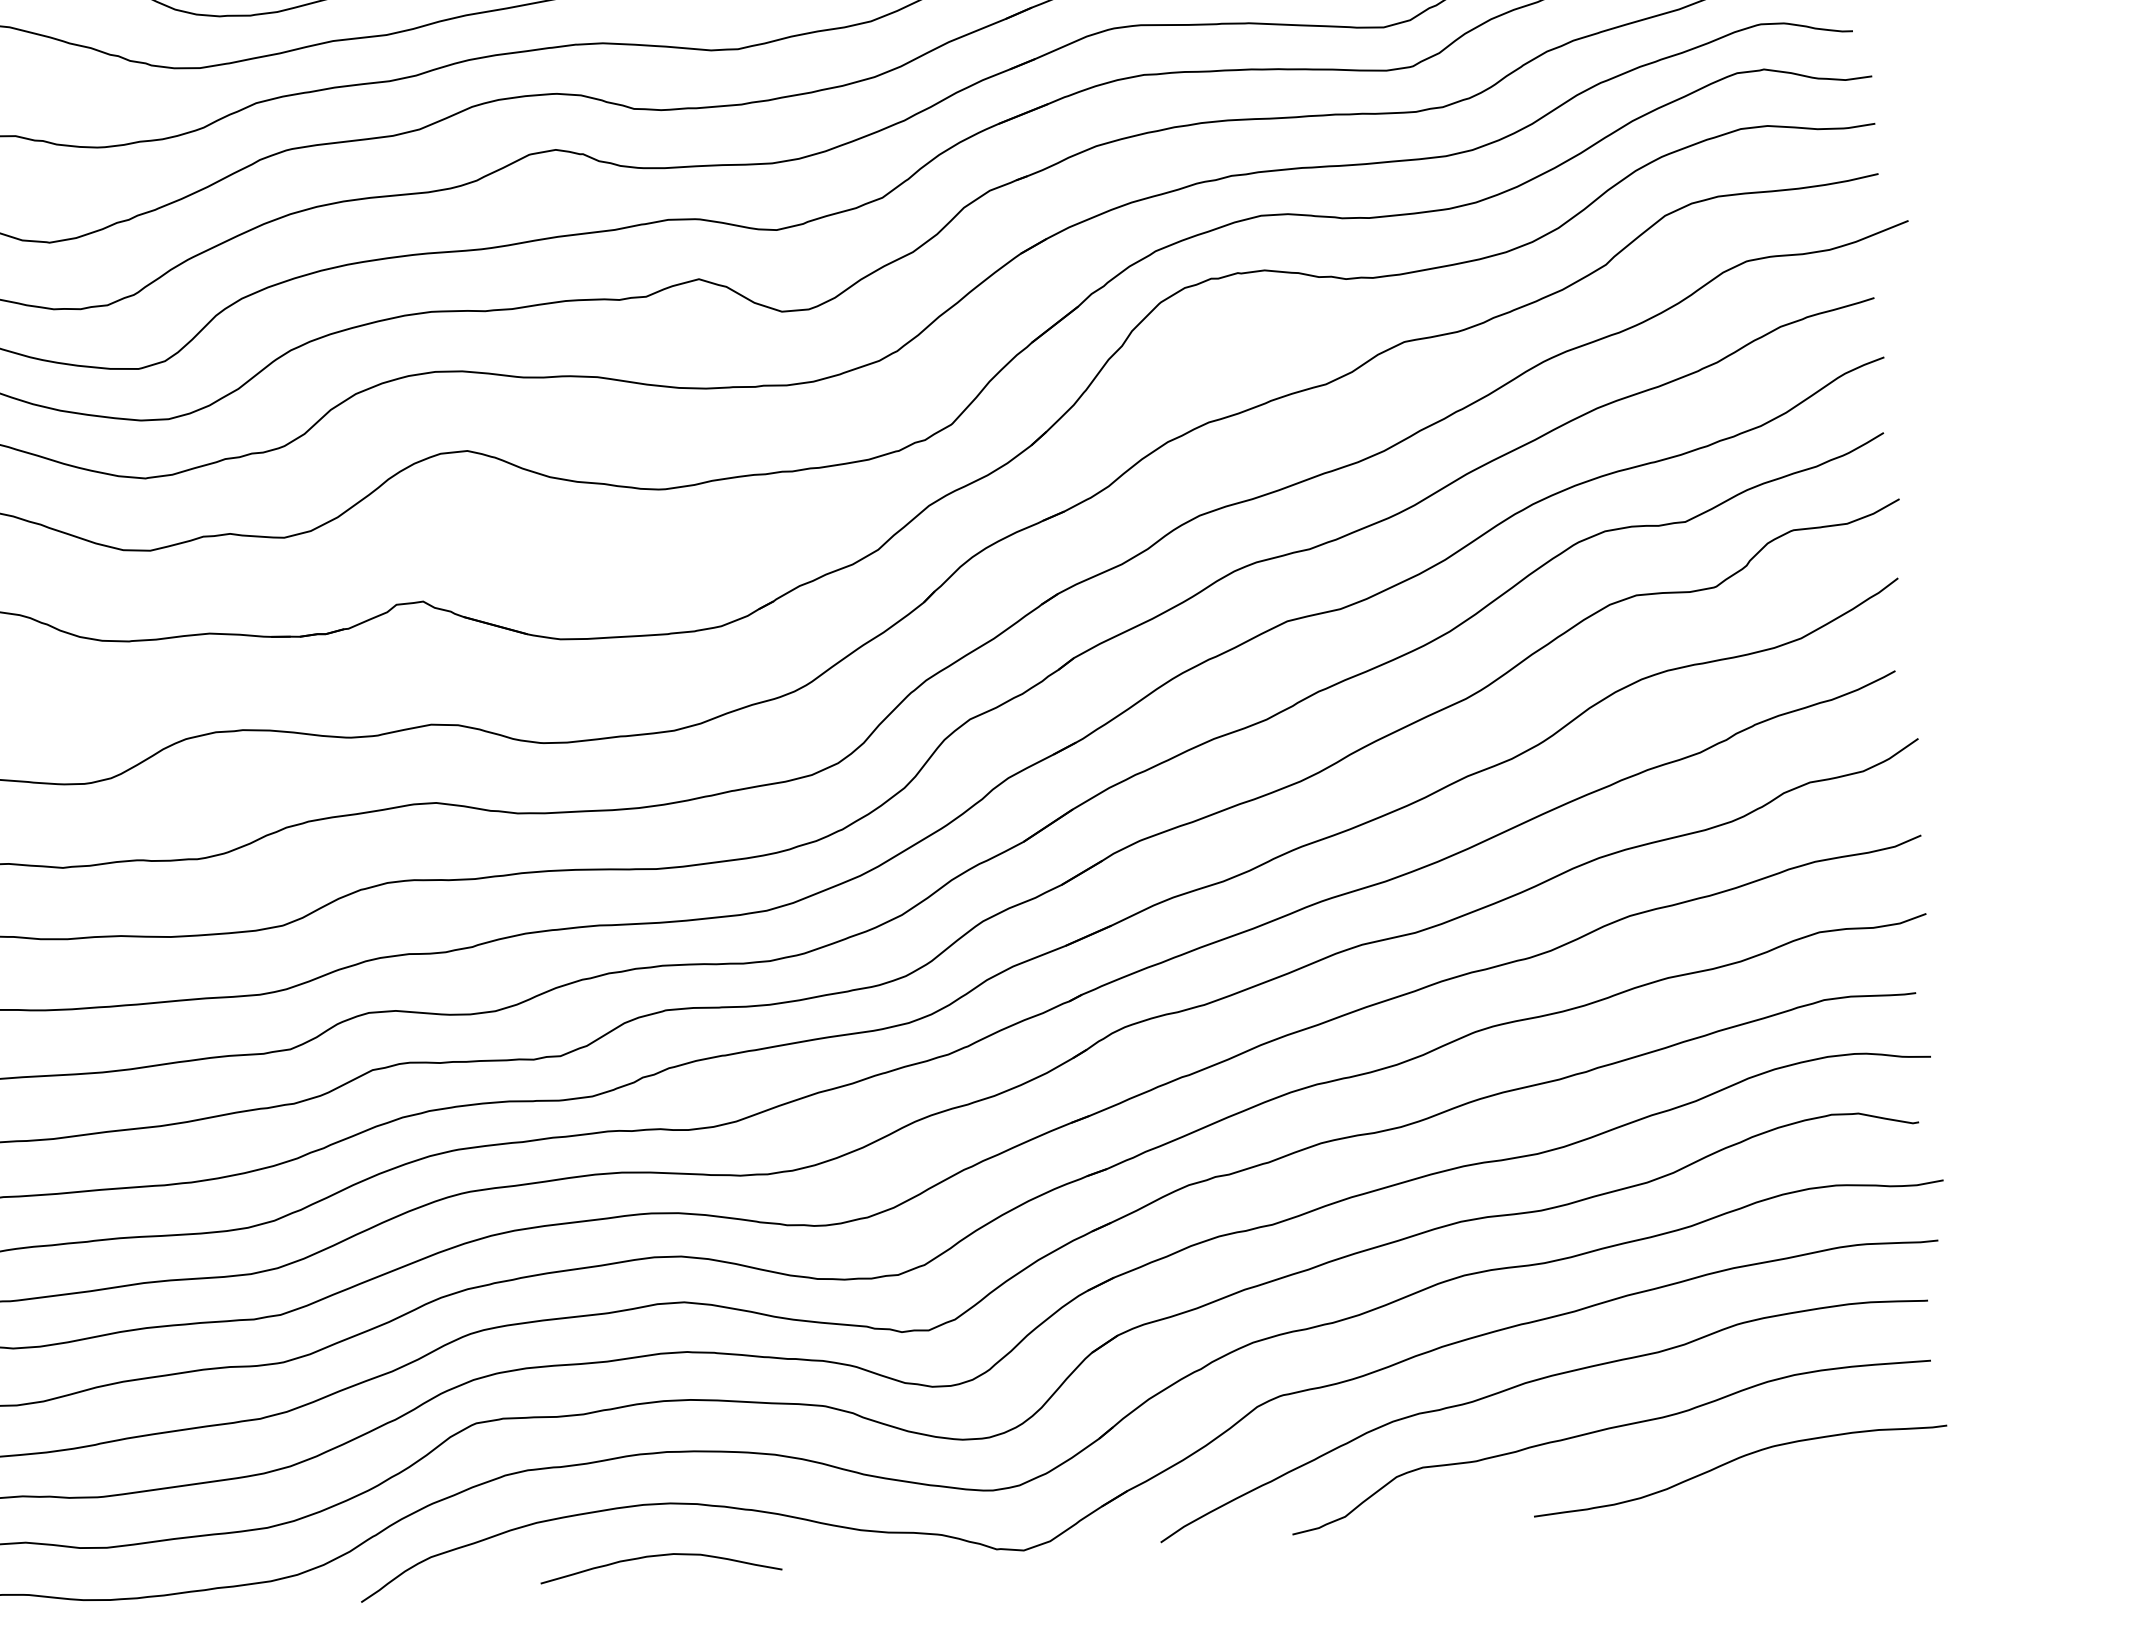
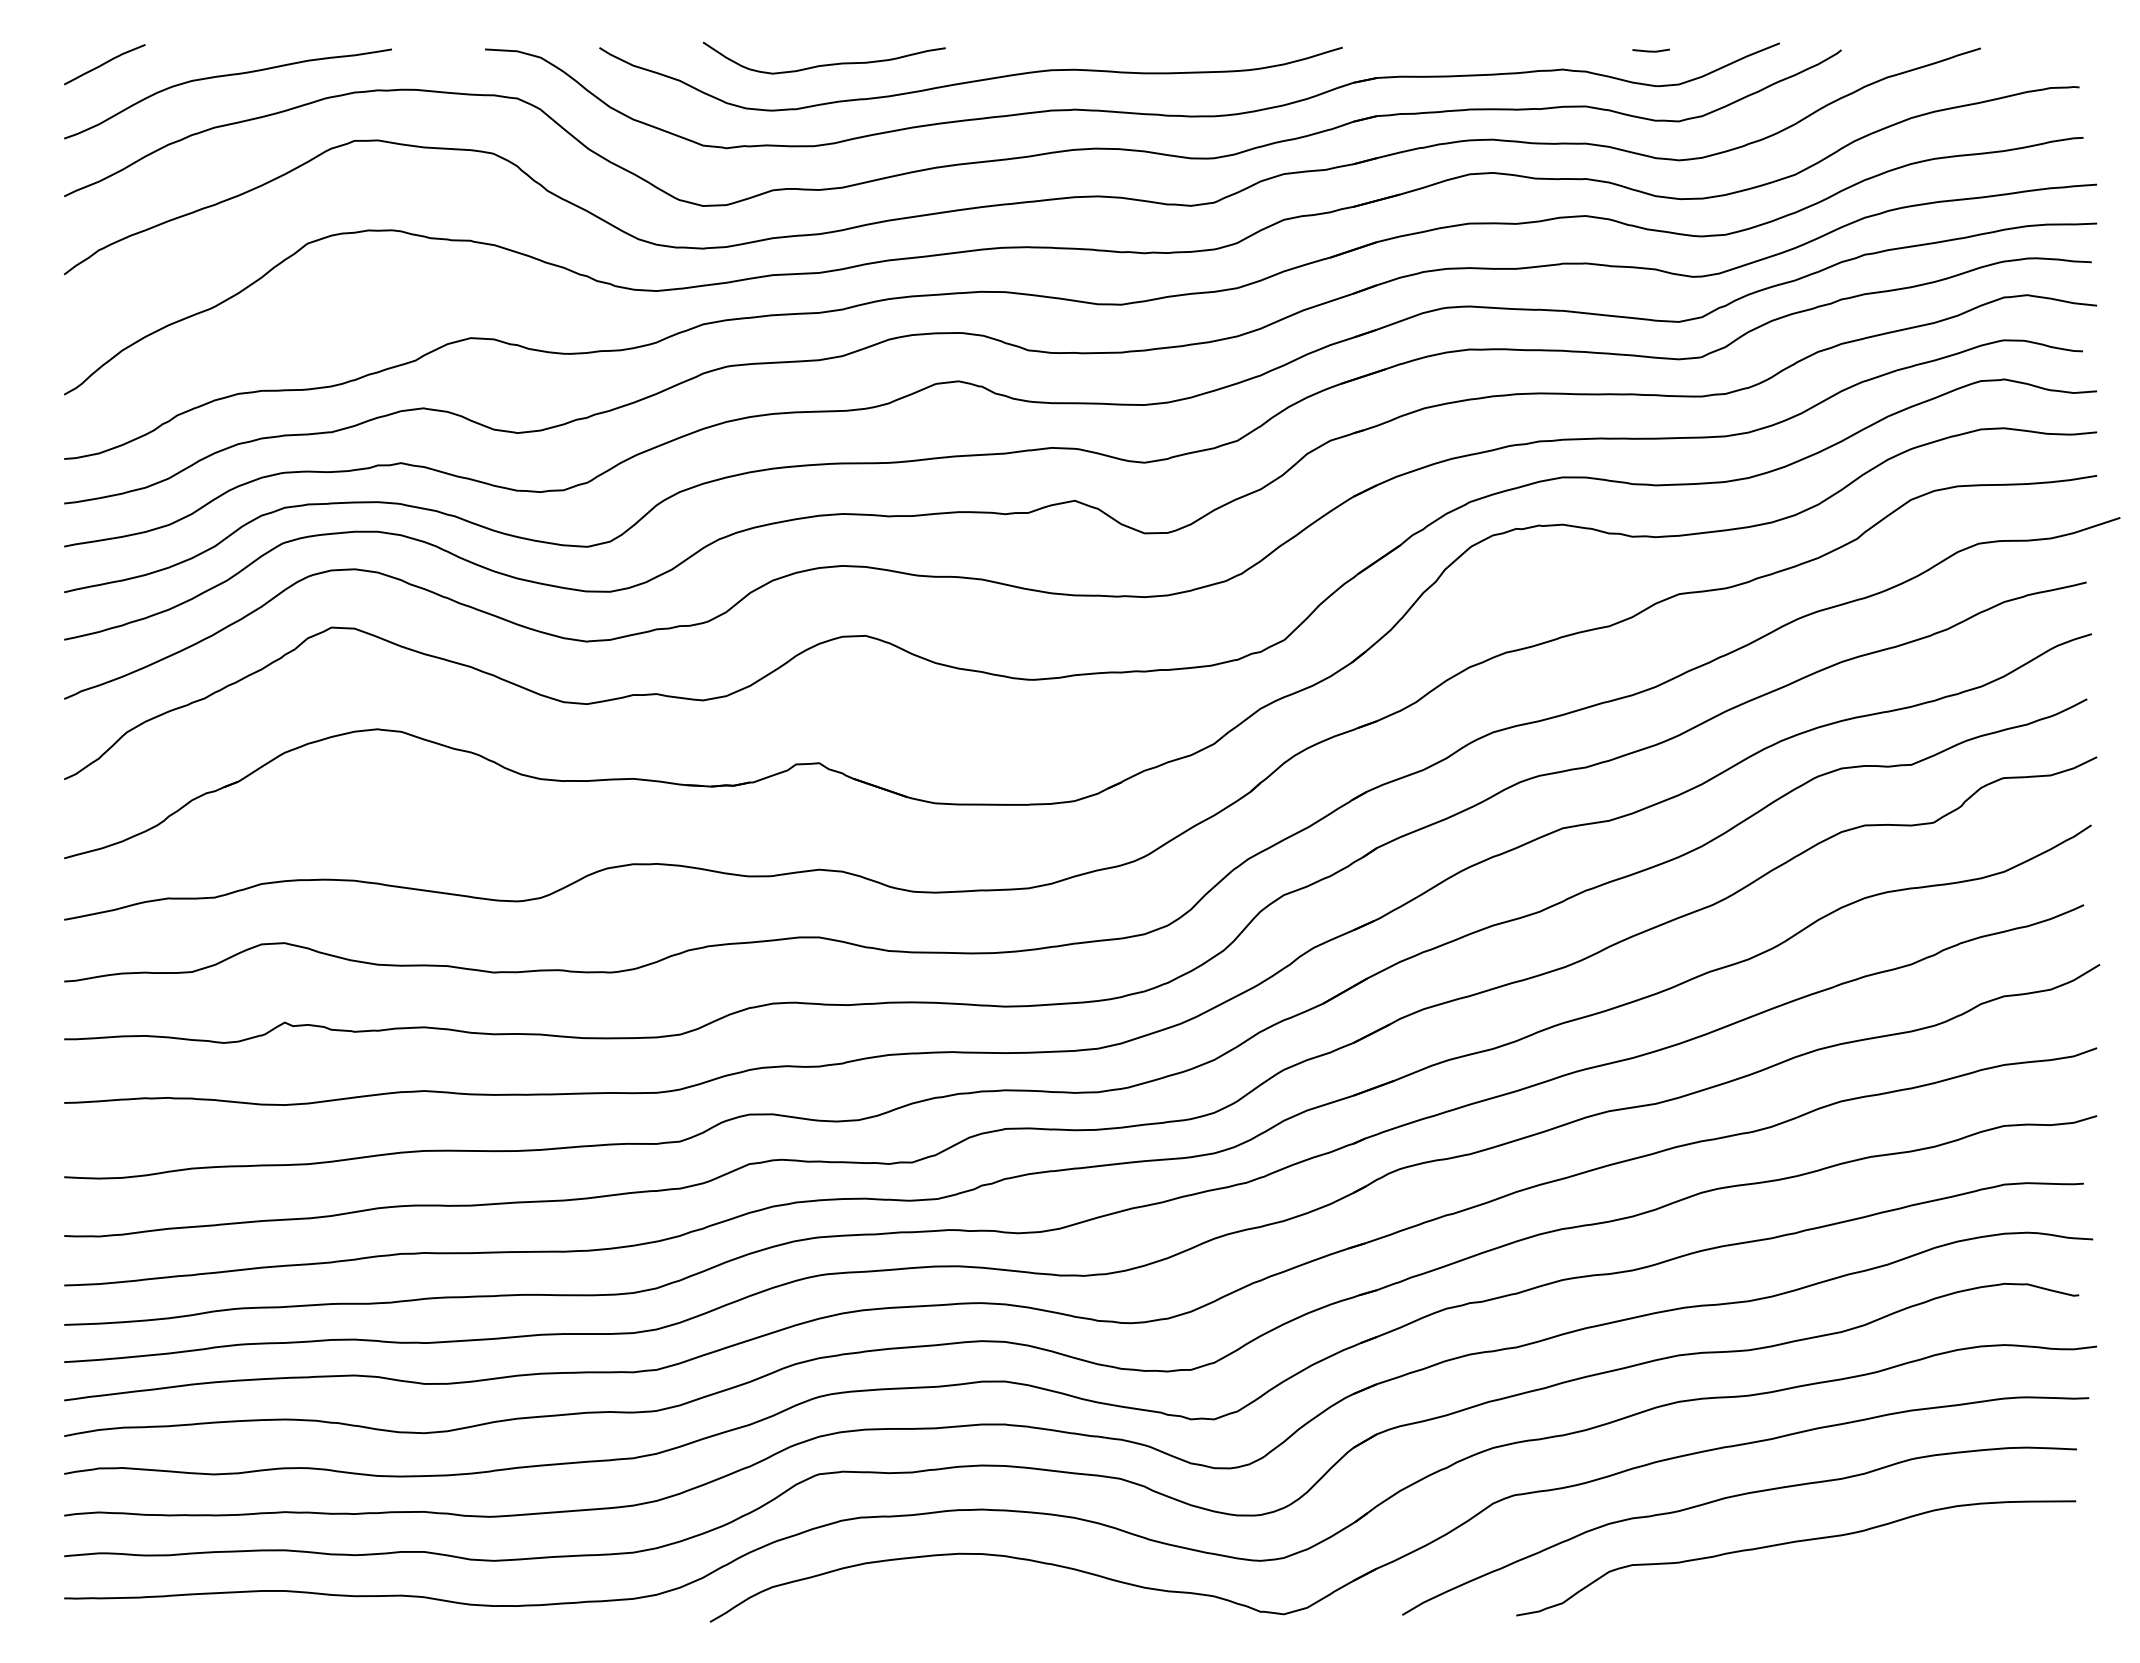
curve: (1733, 1461) -> (1900, 1577), removed
curve: (659, 1556) -> (969, 1599), removed

